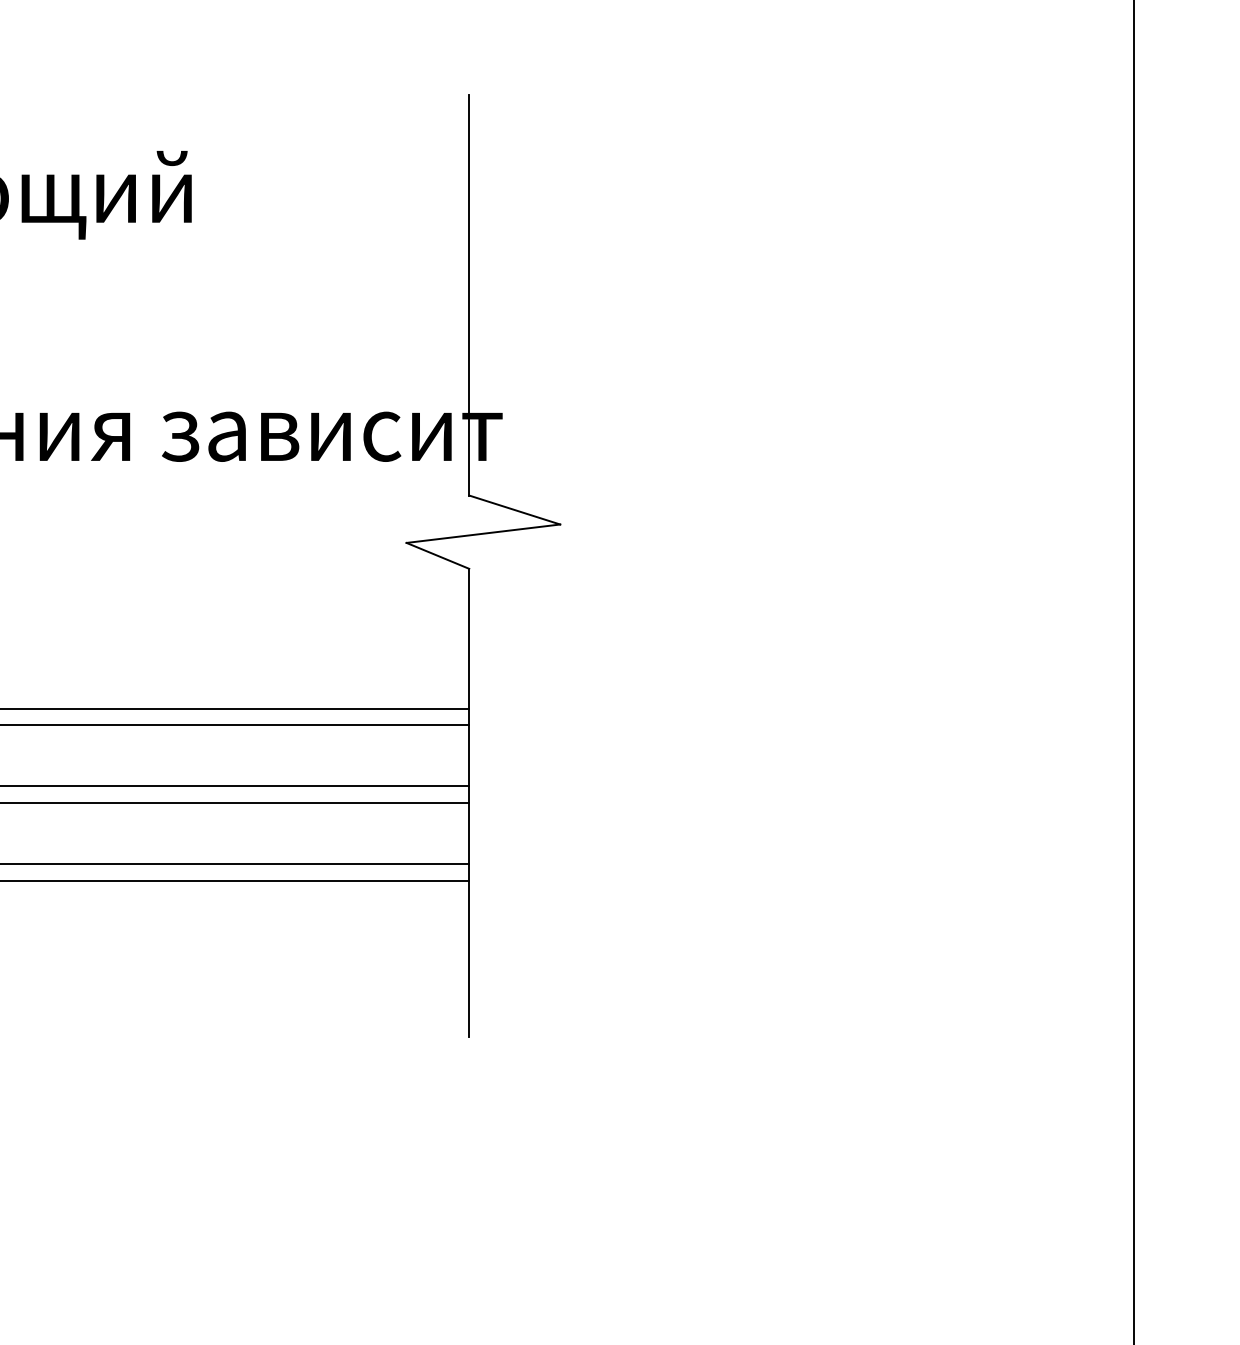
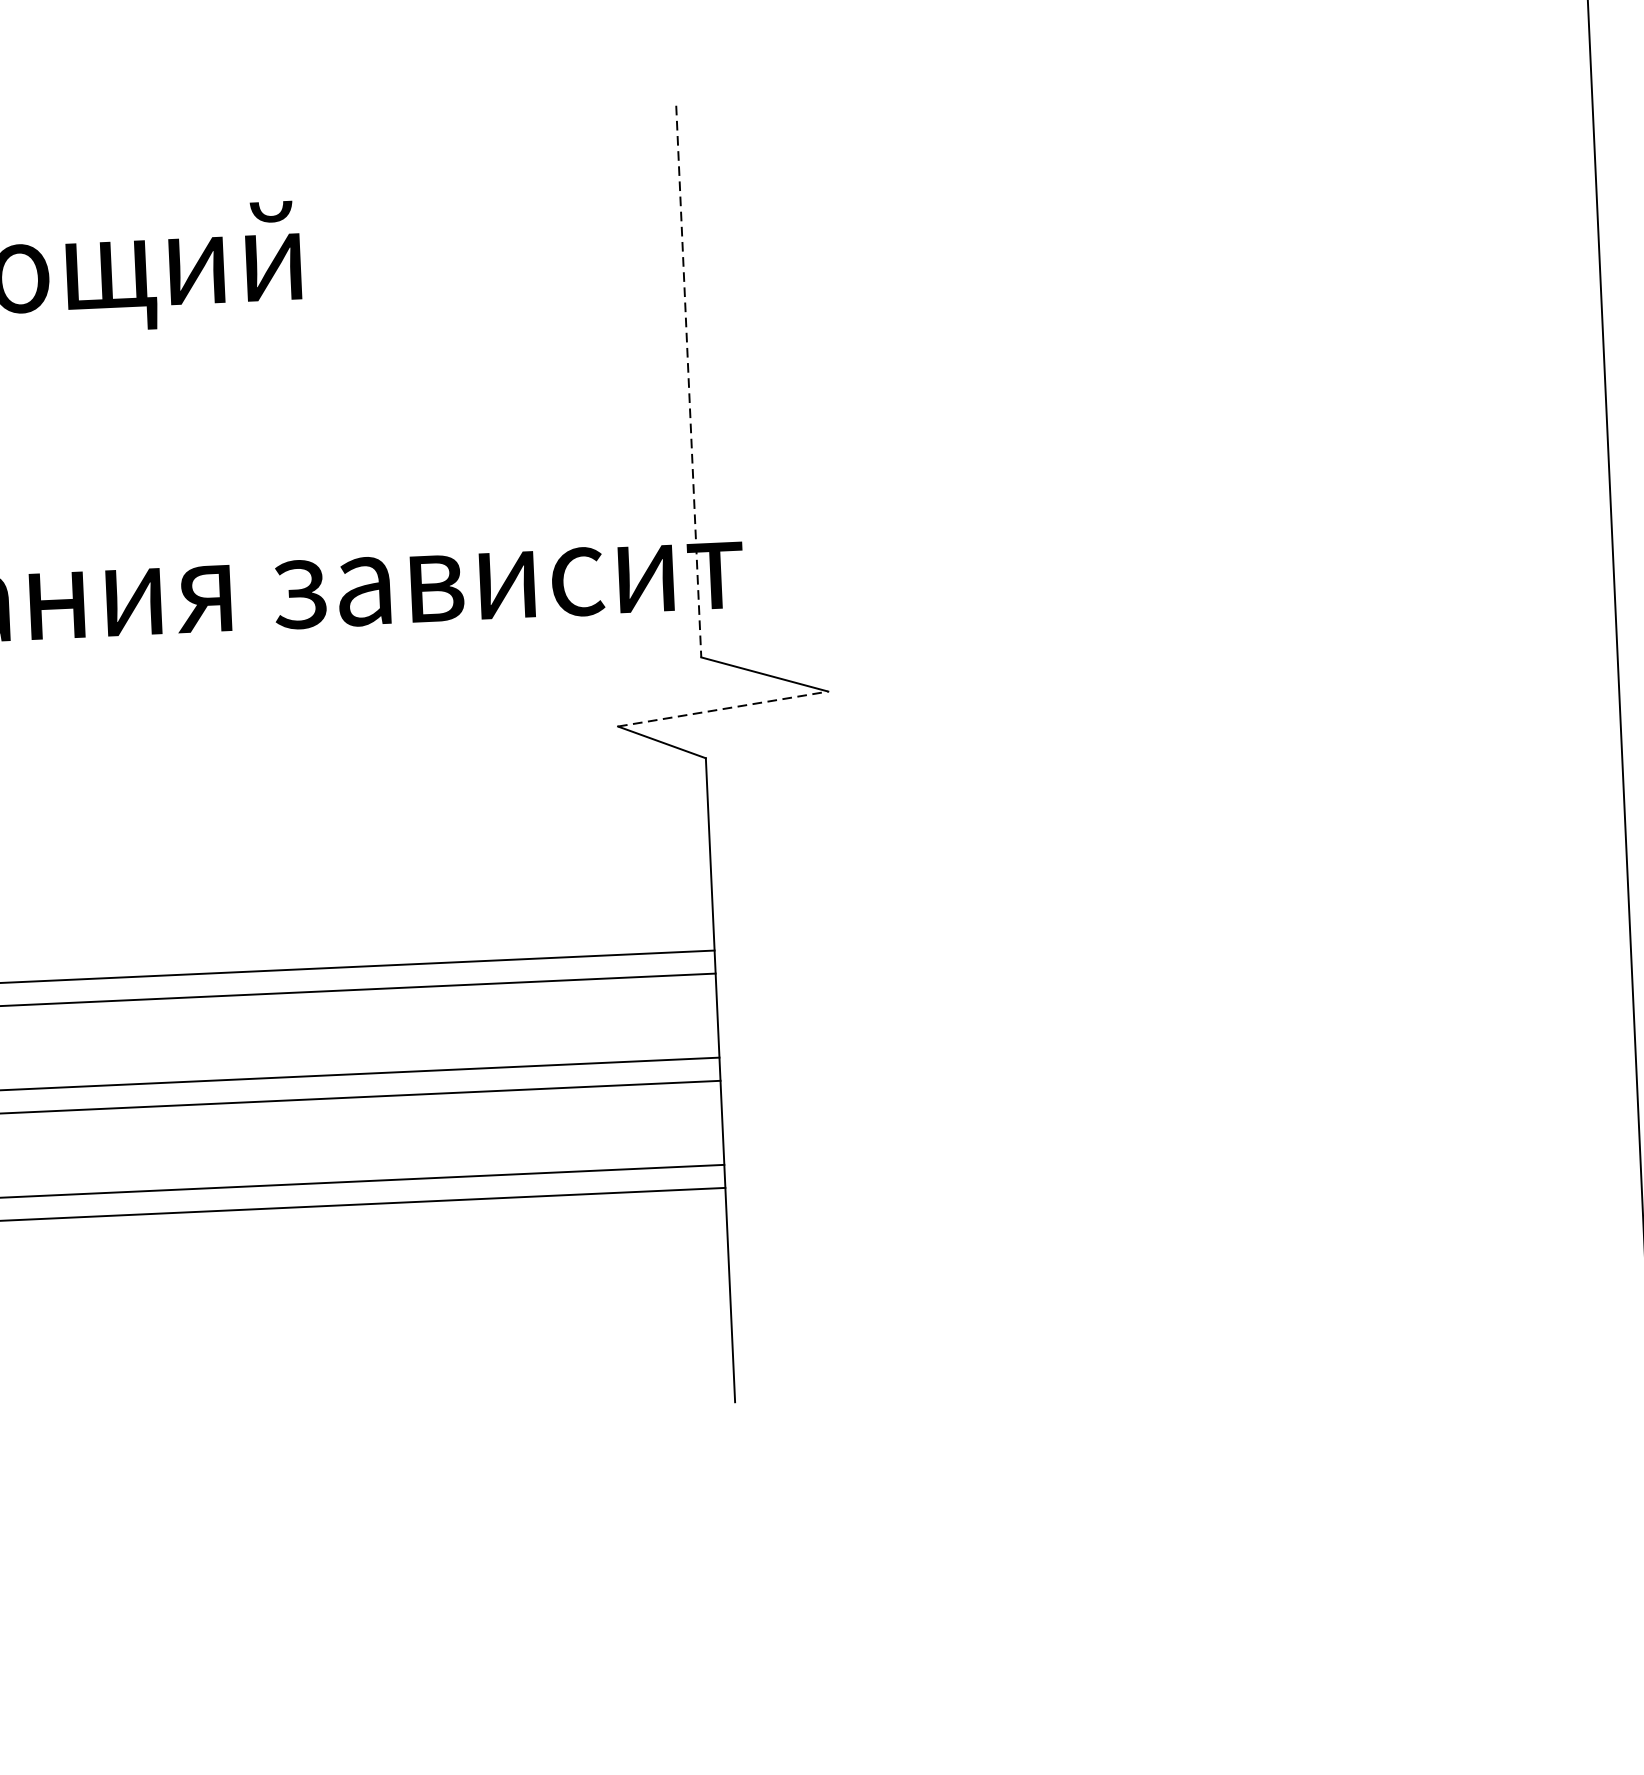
line: (469, 295) -> (689, 382), solid -> dashed
line: (483, 533) -> (723, 708), solid -> dashed

